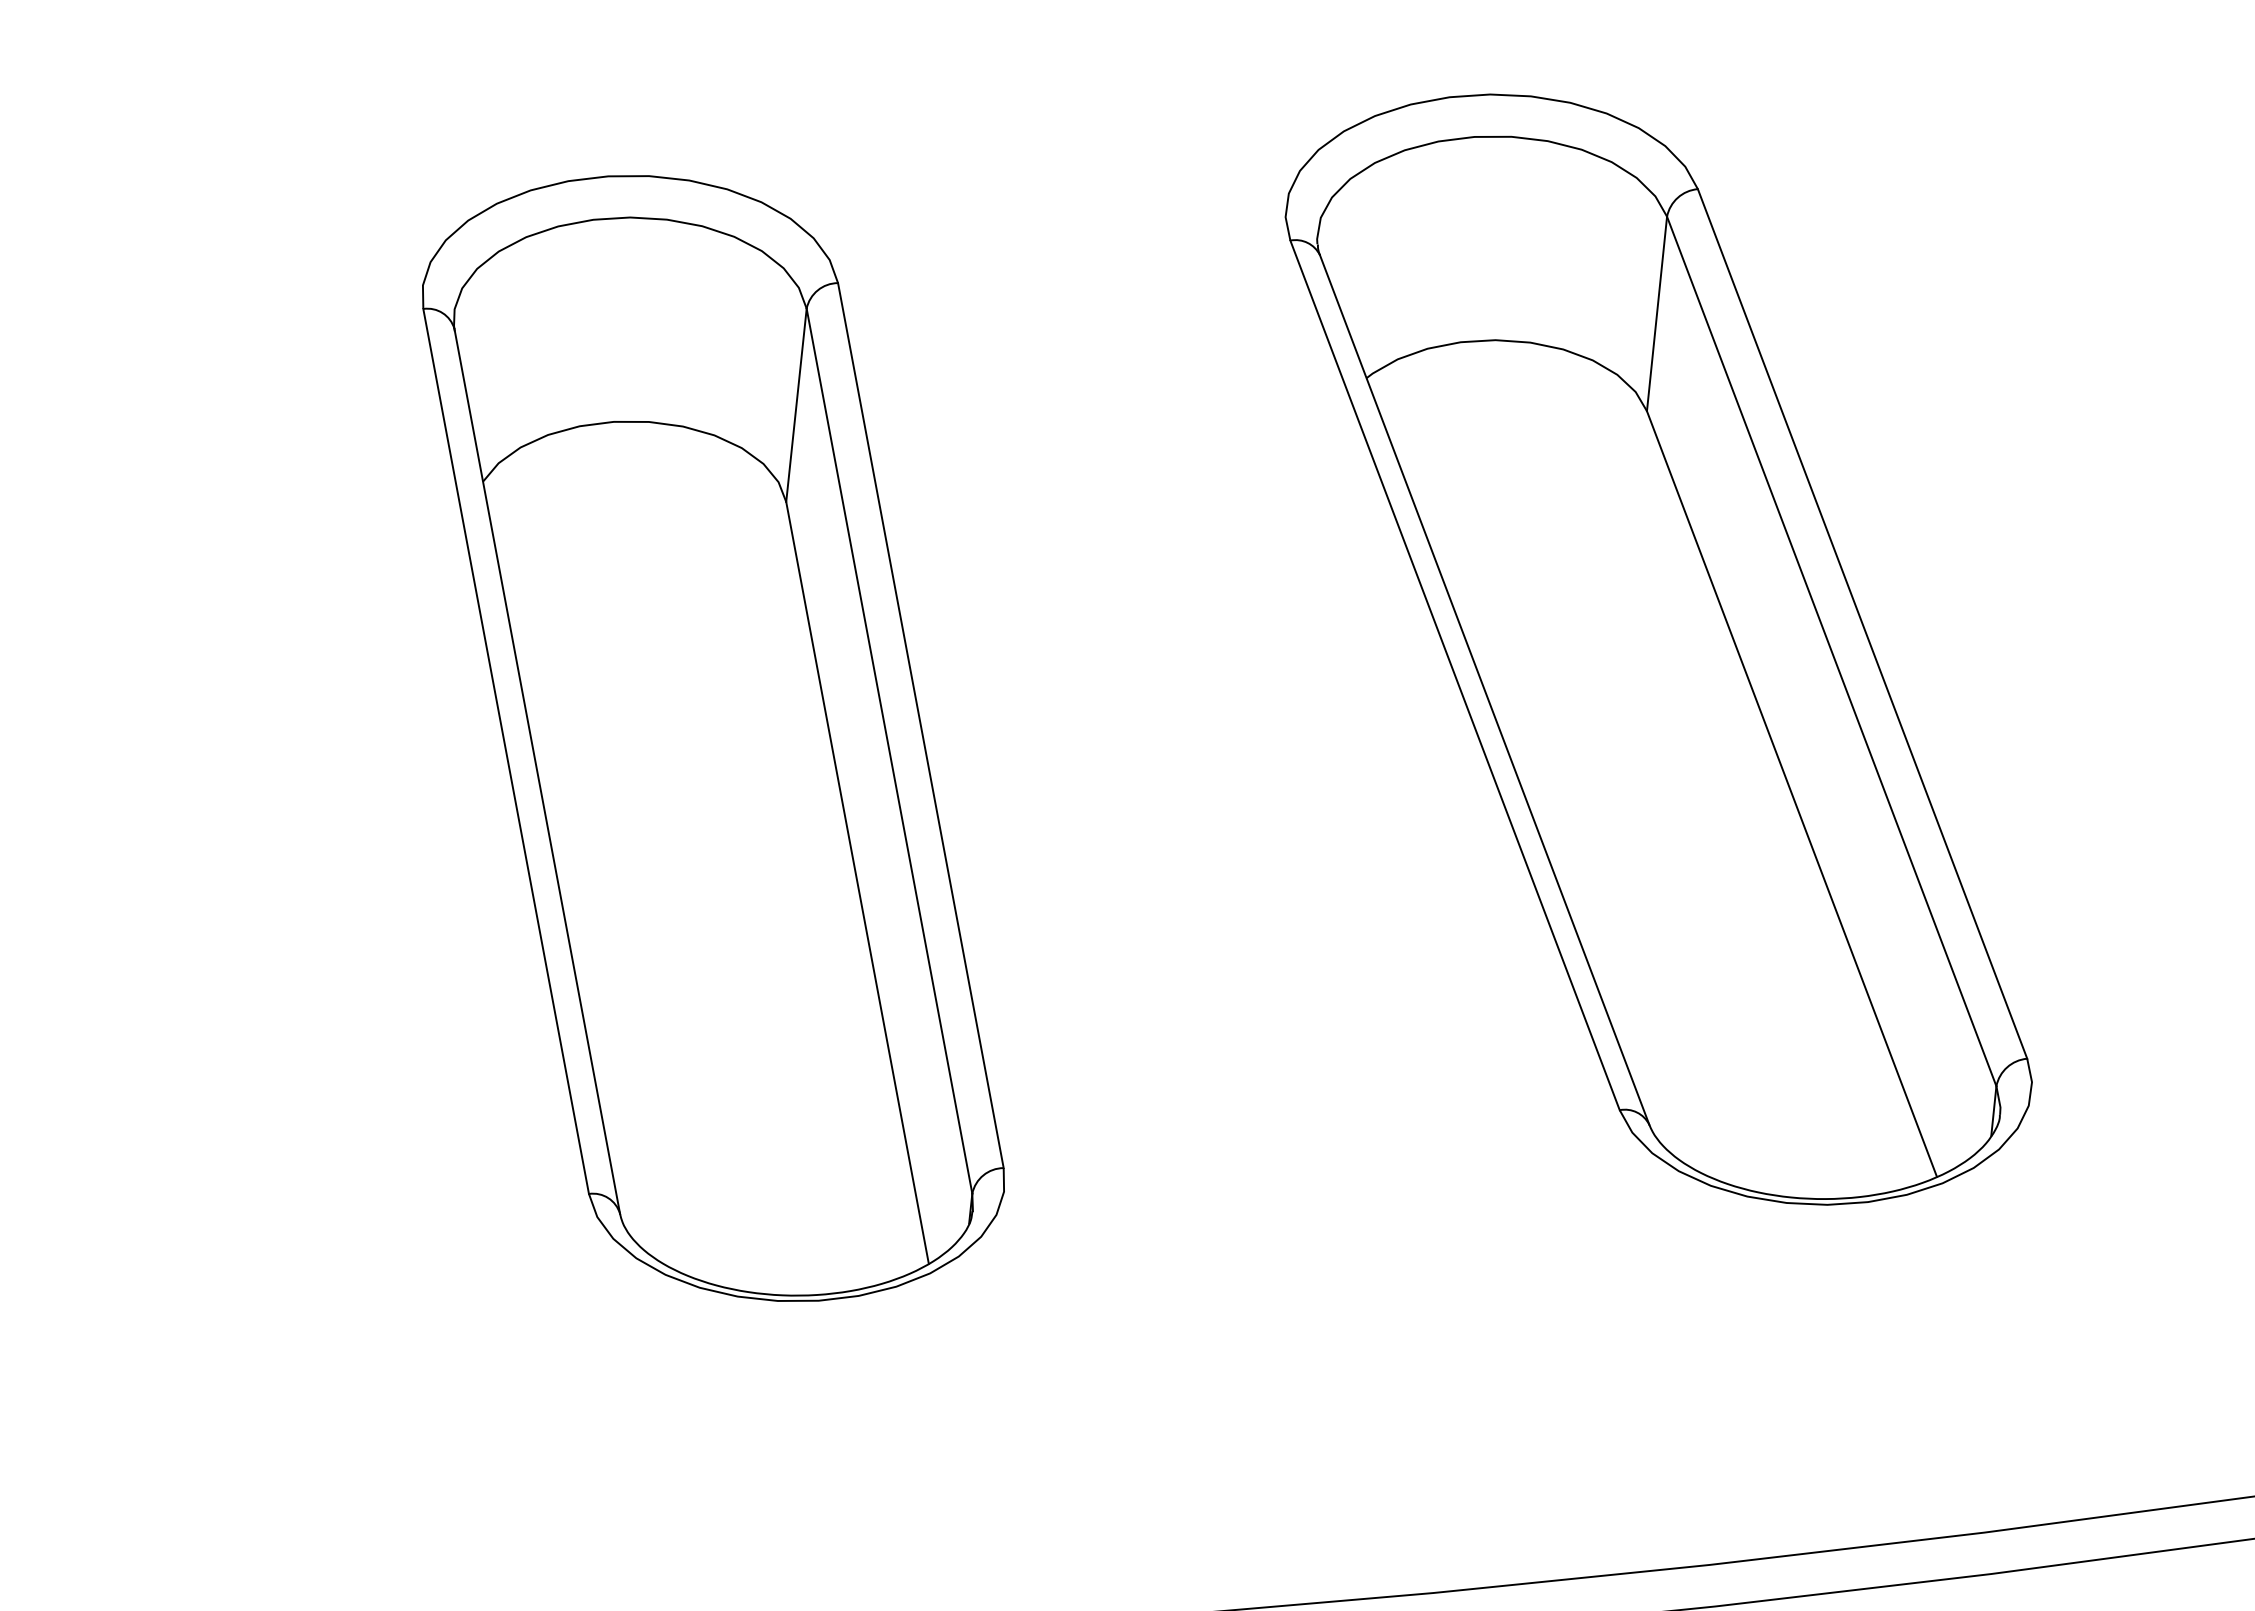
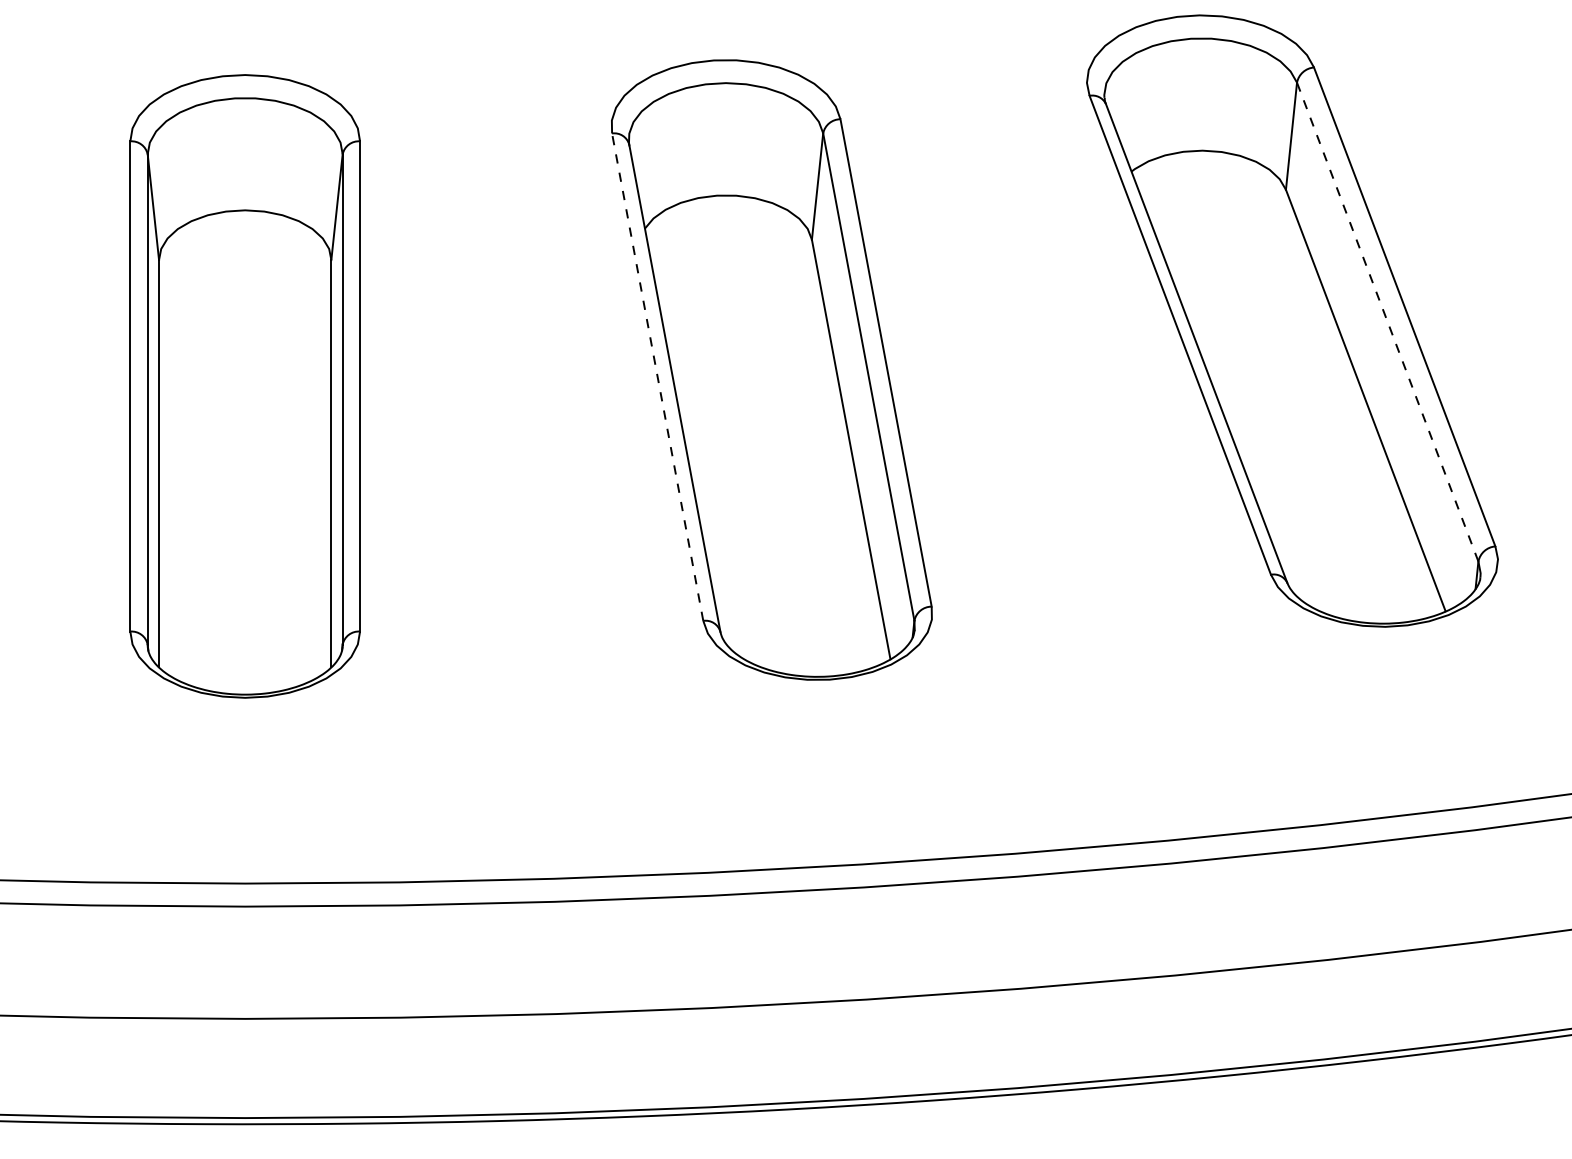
line: (1831, 650) -> (1387, 321), solid -> dashed
line: (505, 752) -> (657, 377), solid -> dashed

